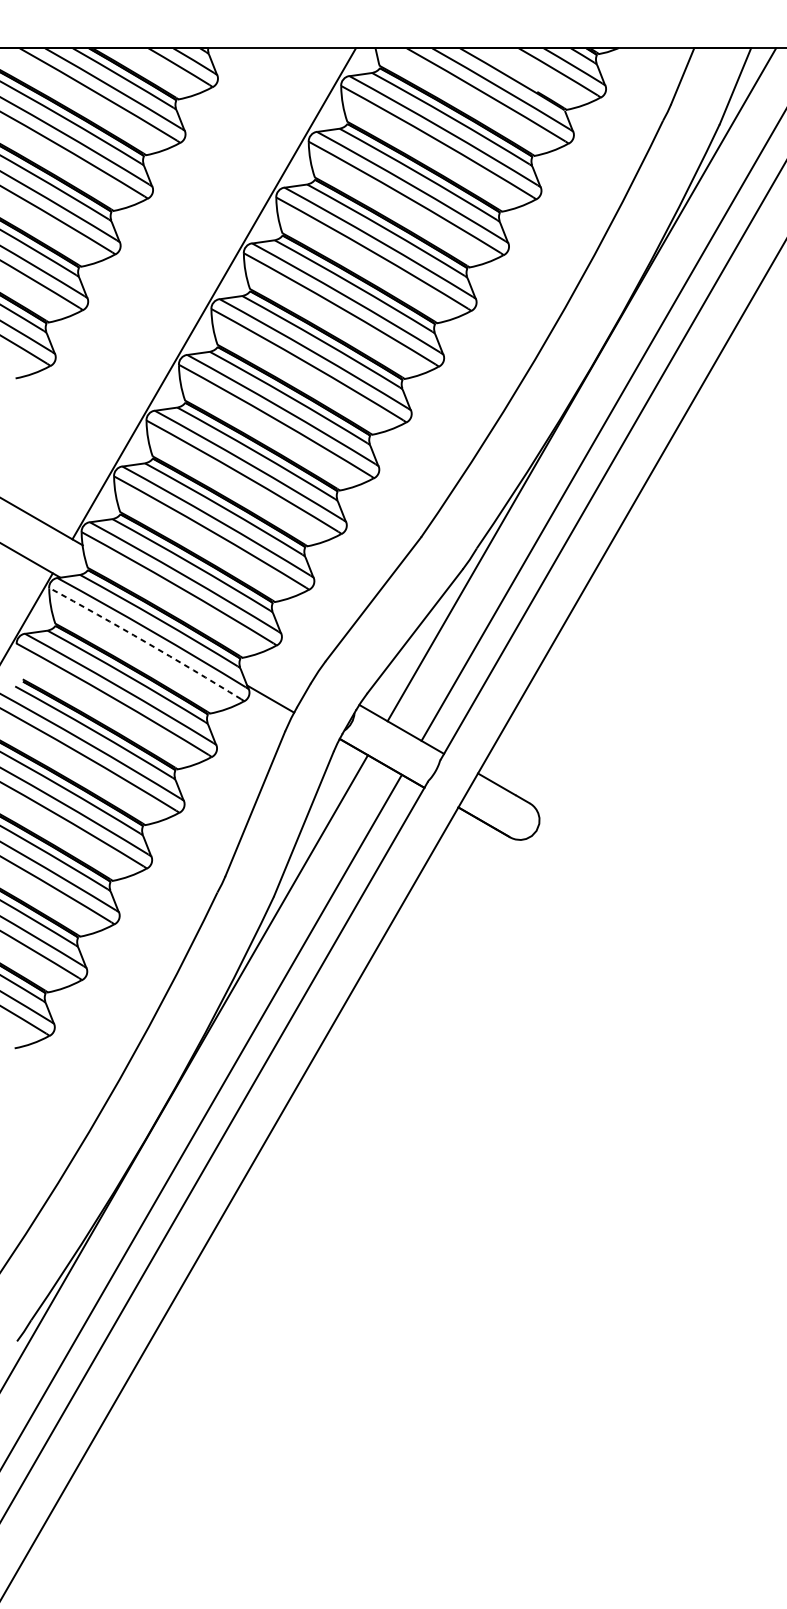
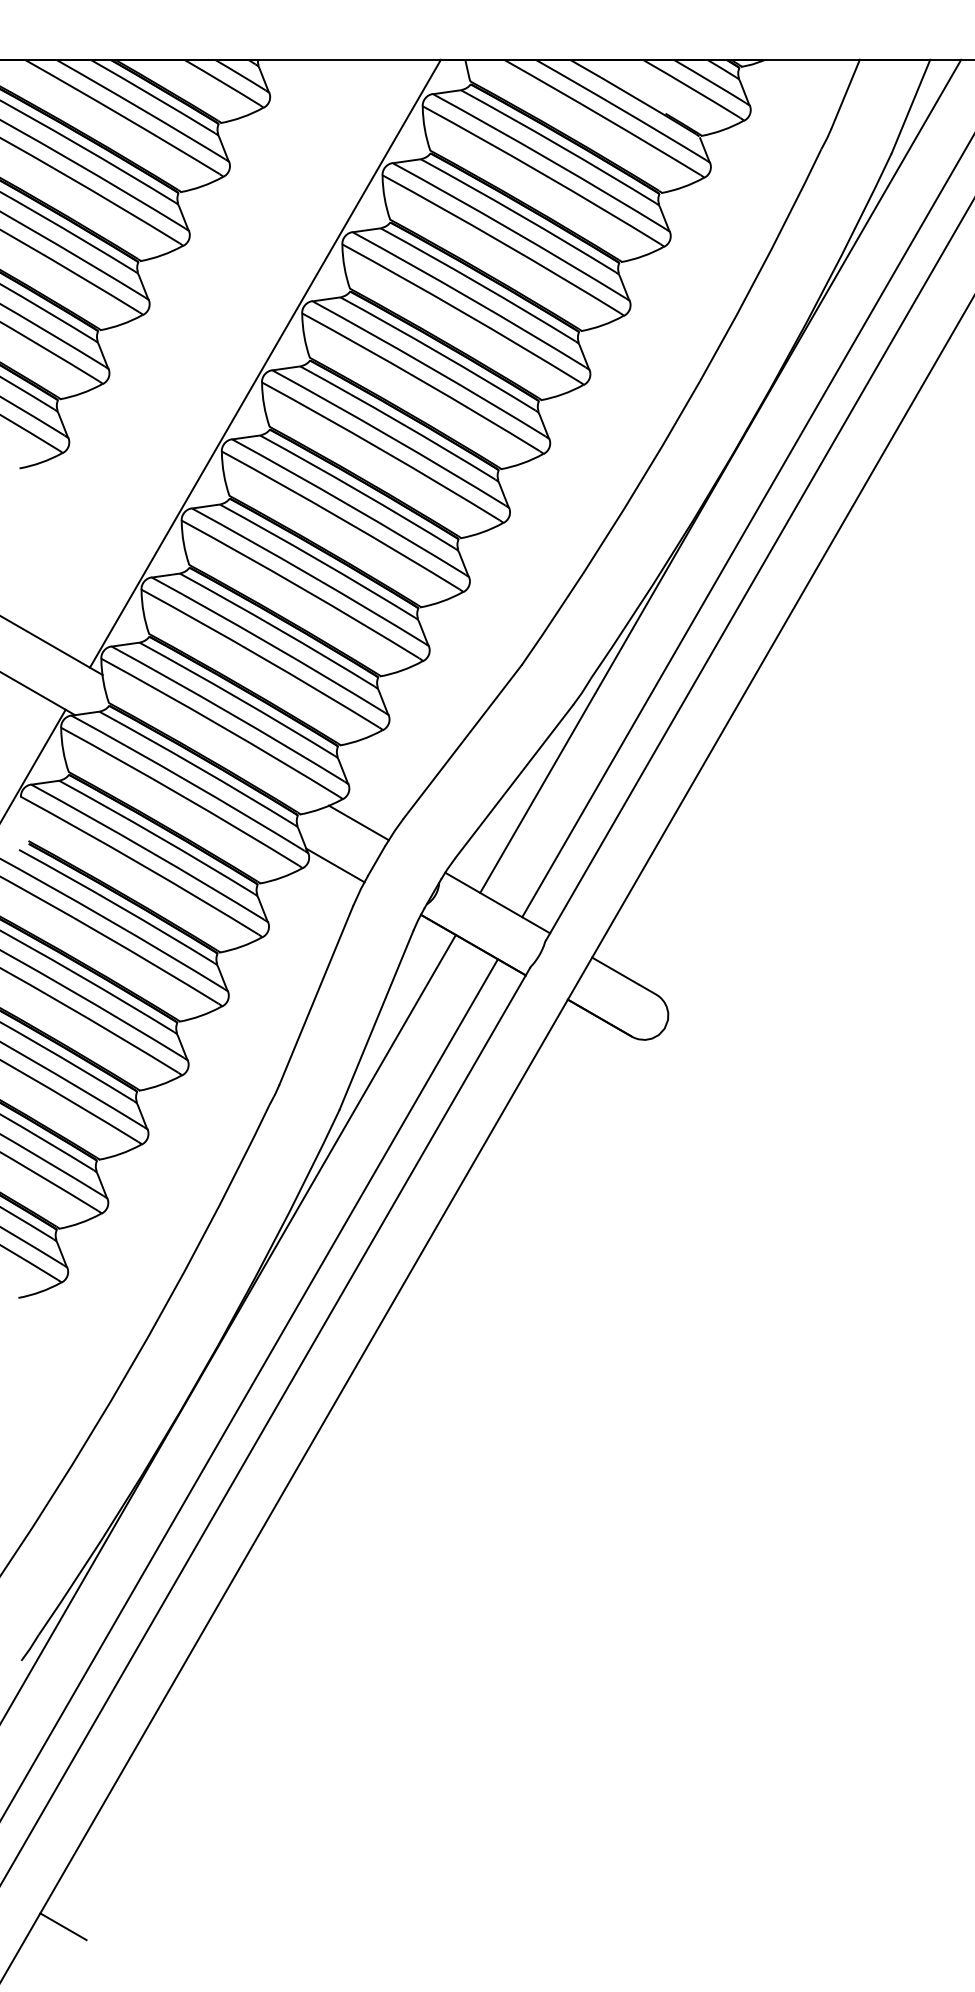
arc: (145, 642) -> (180, 795), dashed -> solid
line: (289, 664) -> (358, 822), added
line: (51, 1555) -> (63, 1926), added

